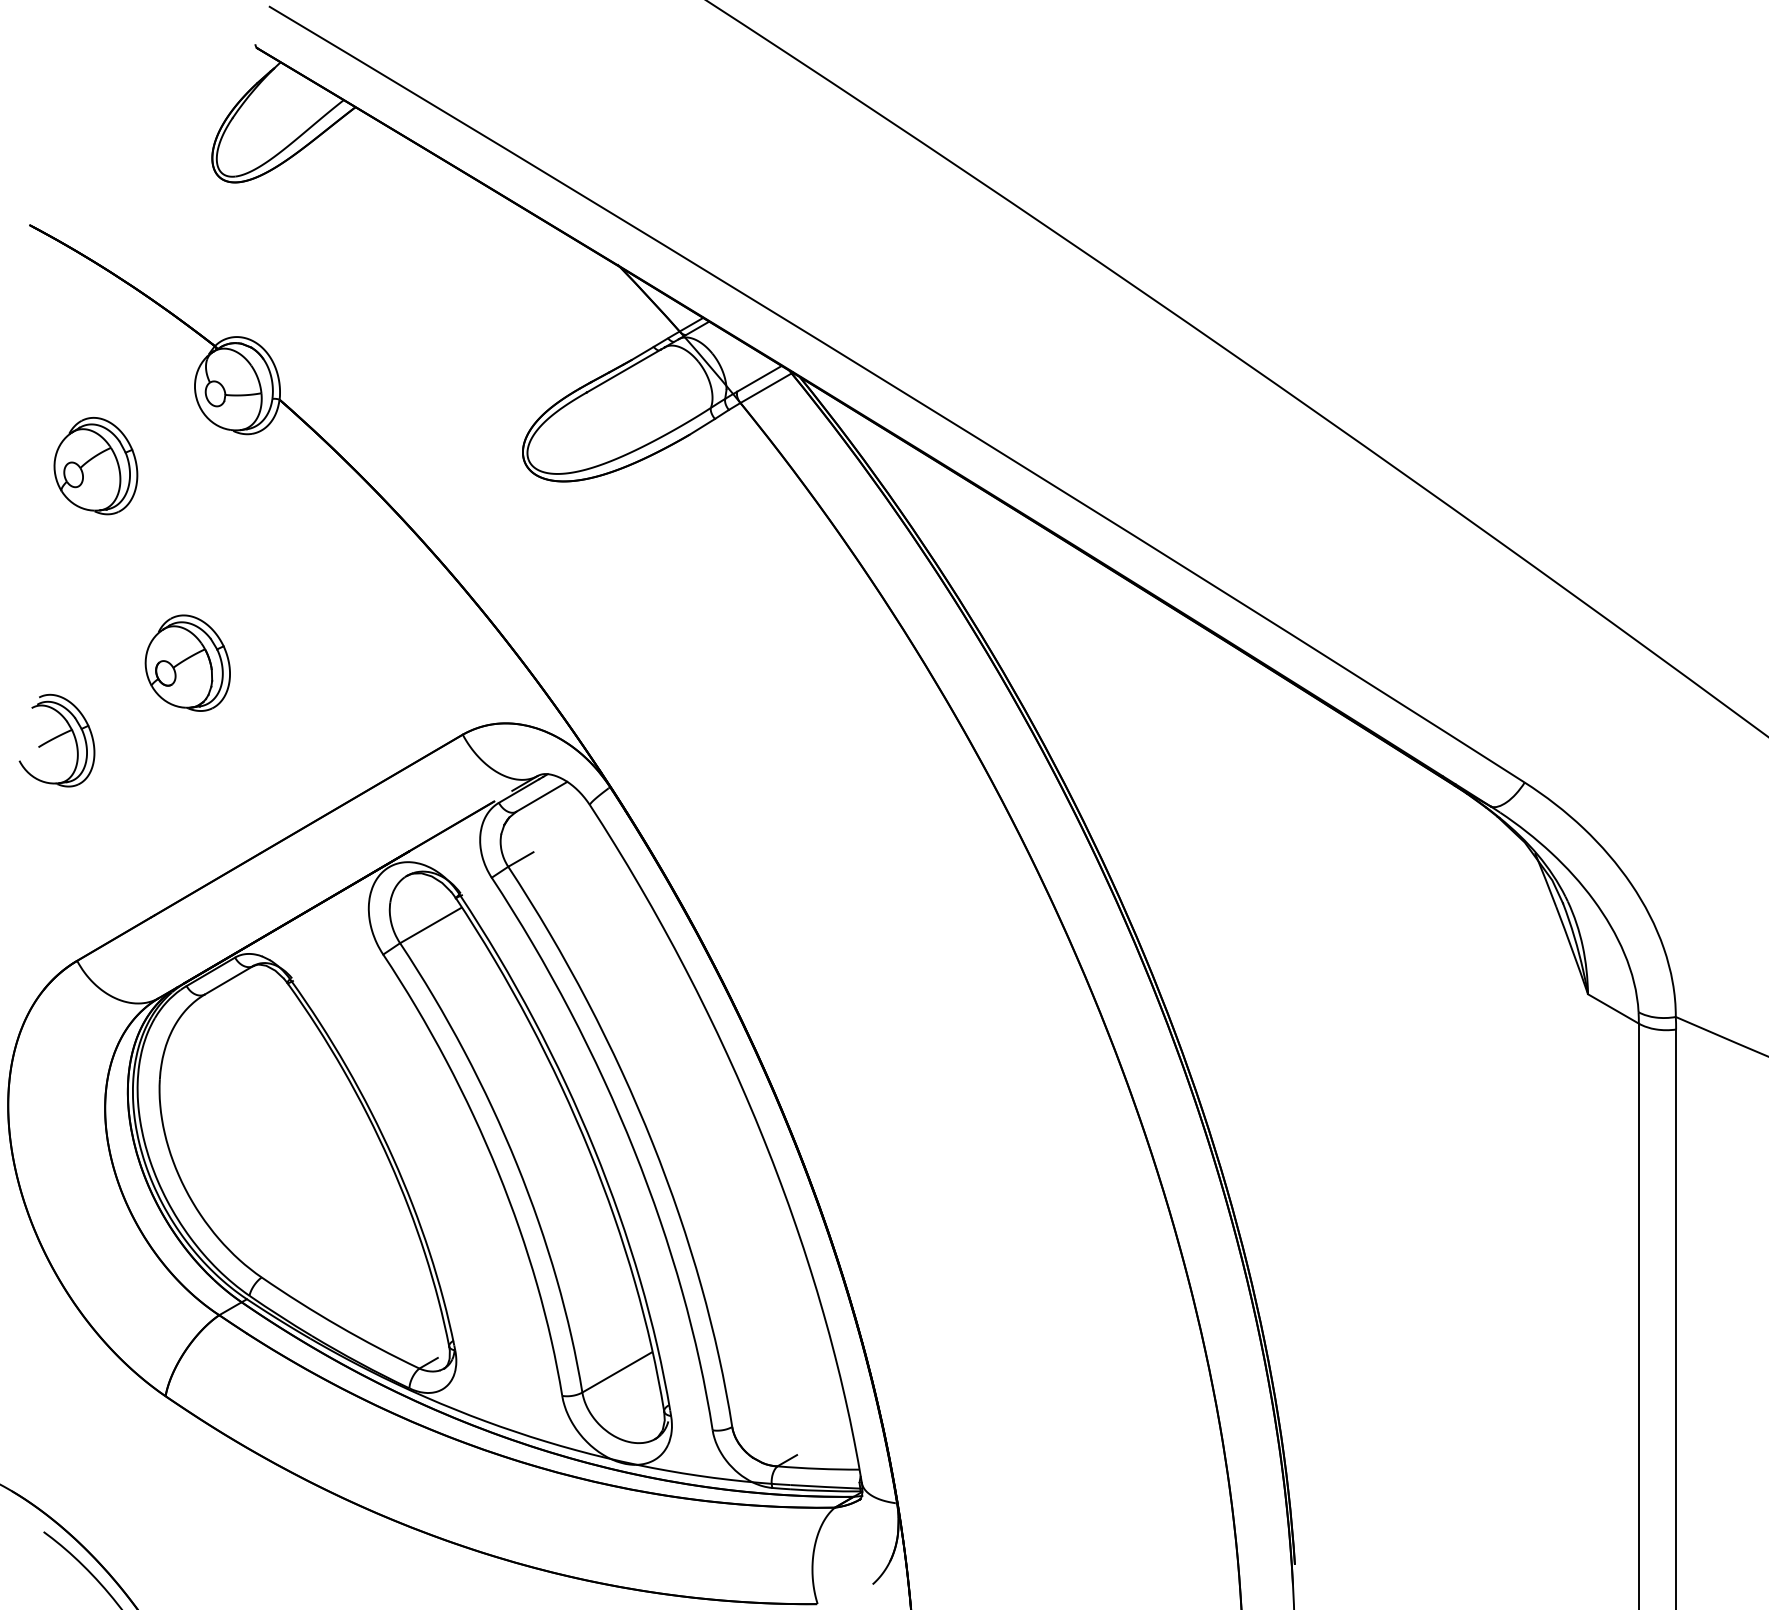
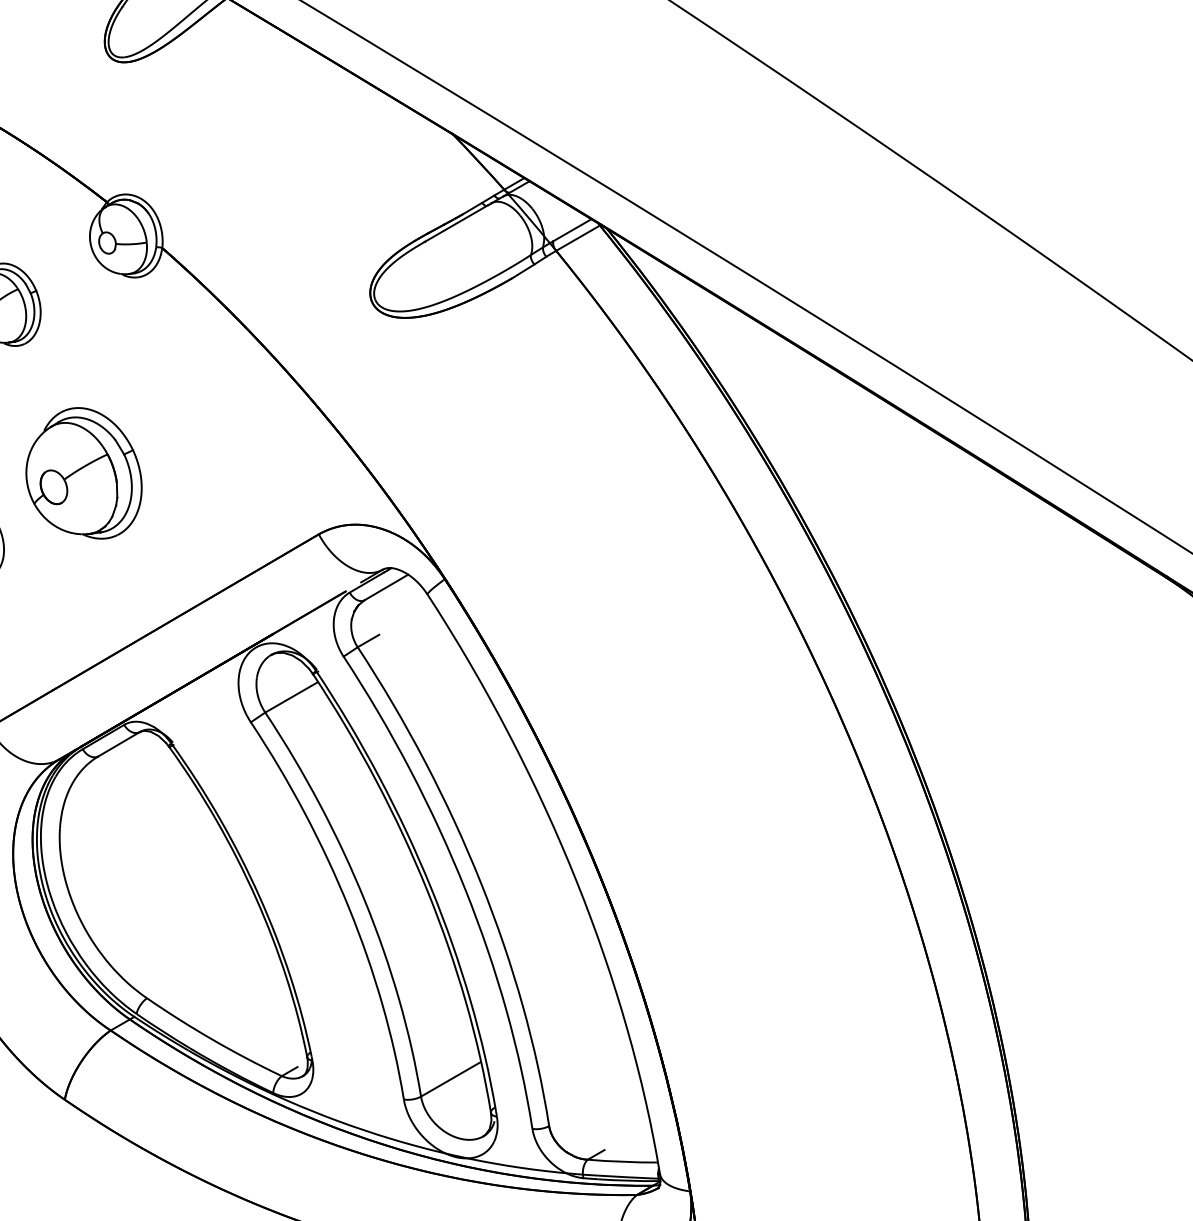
part: (187, 662) -> (83, 472), size x1.6

